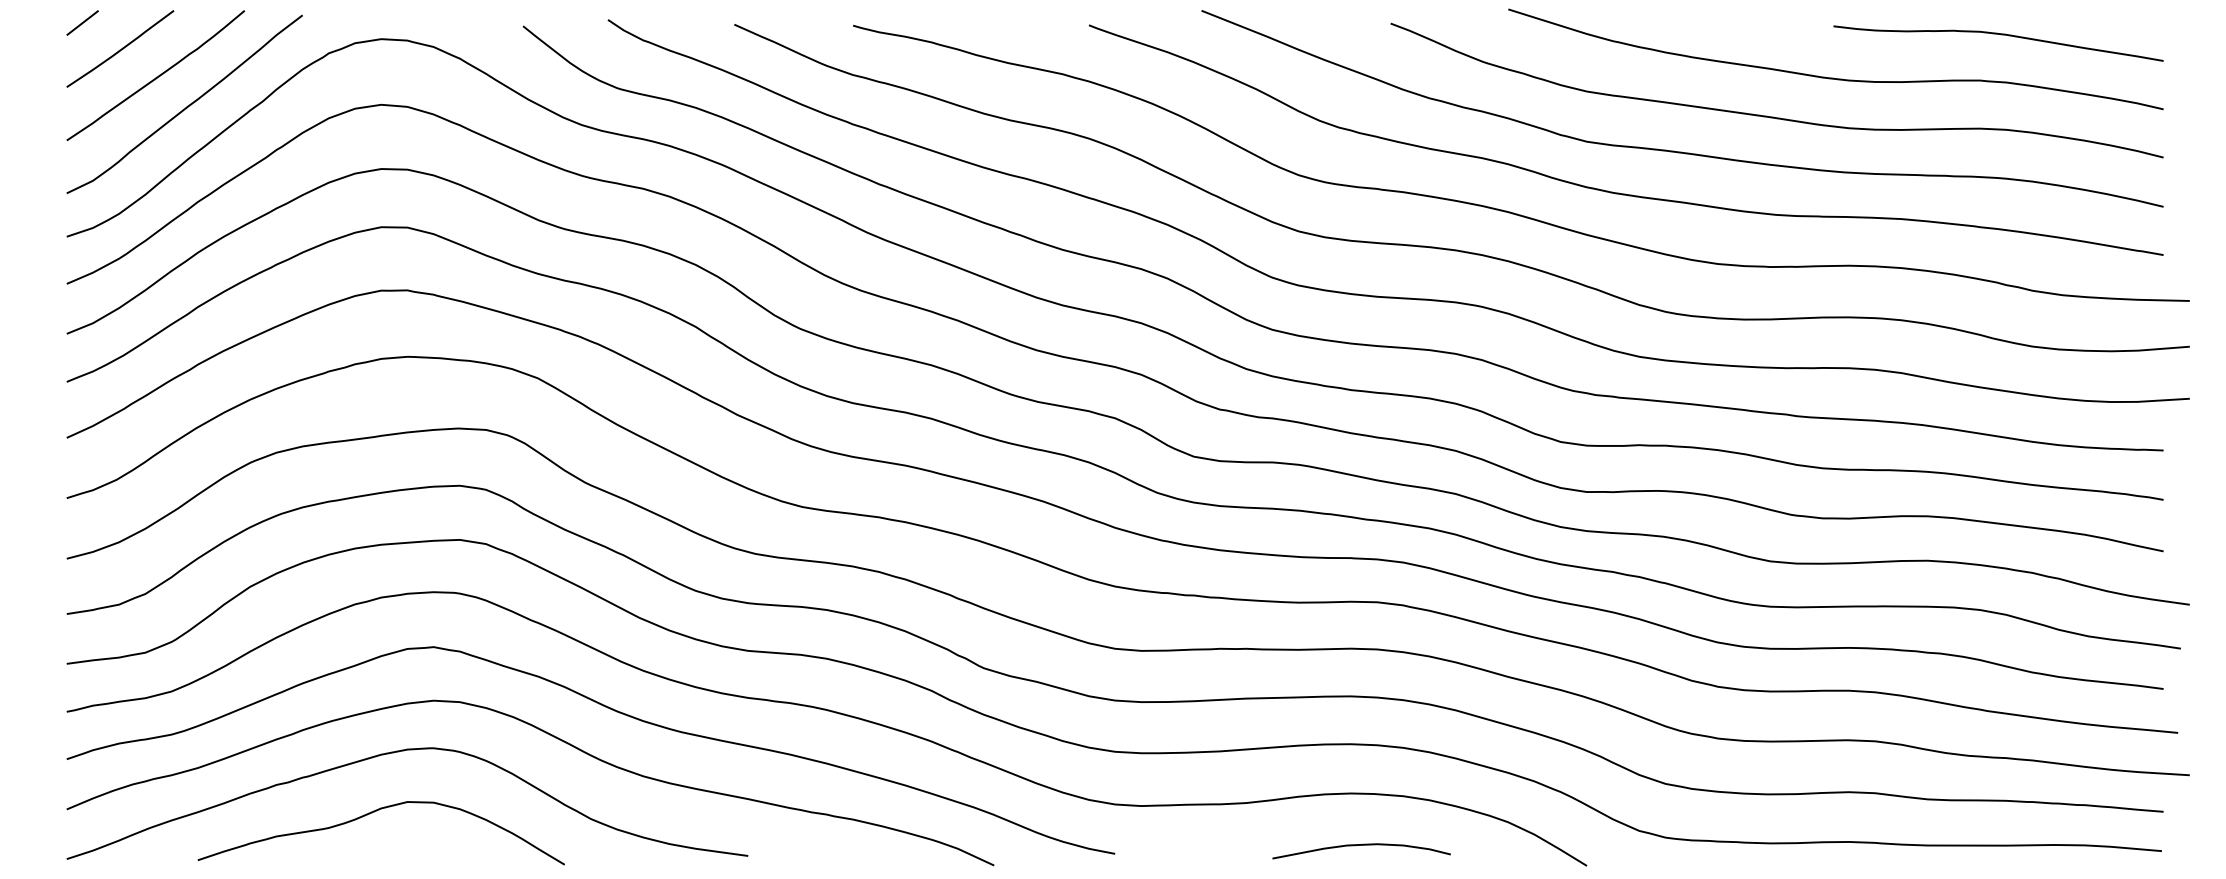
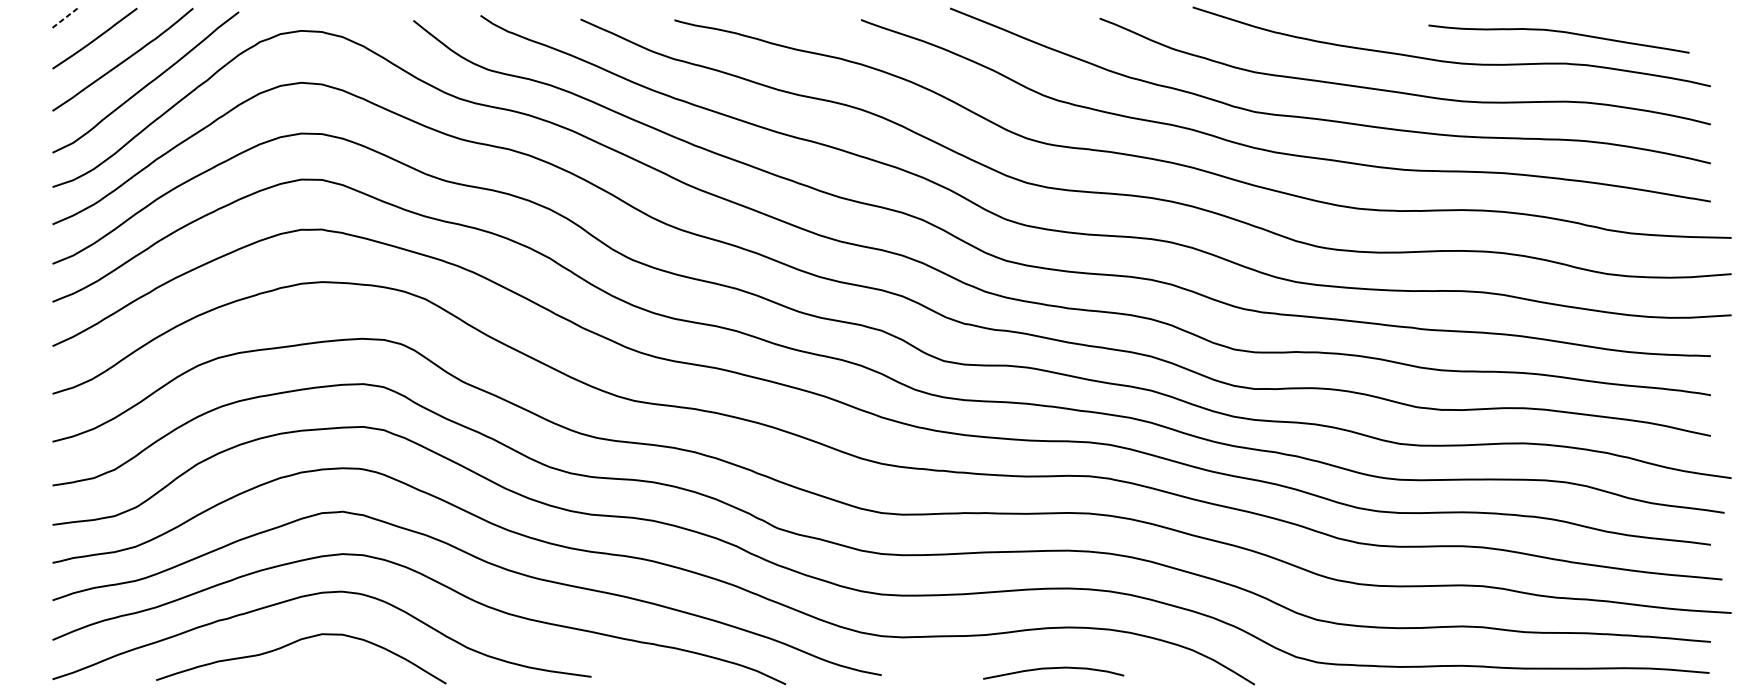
line: (83, 22) -> (65, 17), solid -> dashed
curve: (2001, 35) -> (1561, 32), moved
curve: (1361, 845) -> (1053, 668), moved

